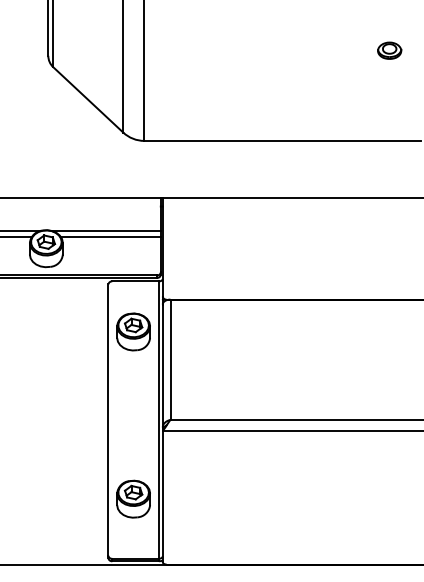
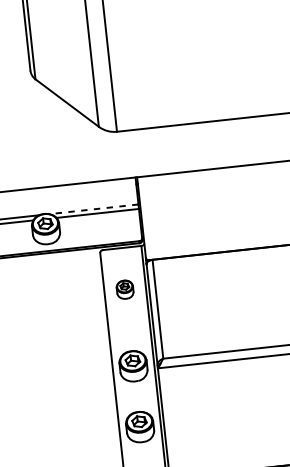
line: (106, 231) -> (93, 209), solid -> dashed
part: (133, 331) -> (125, 289), size x0.6
part: (133, 424) -> (133, 365), added

